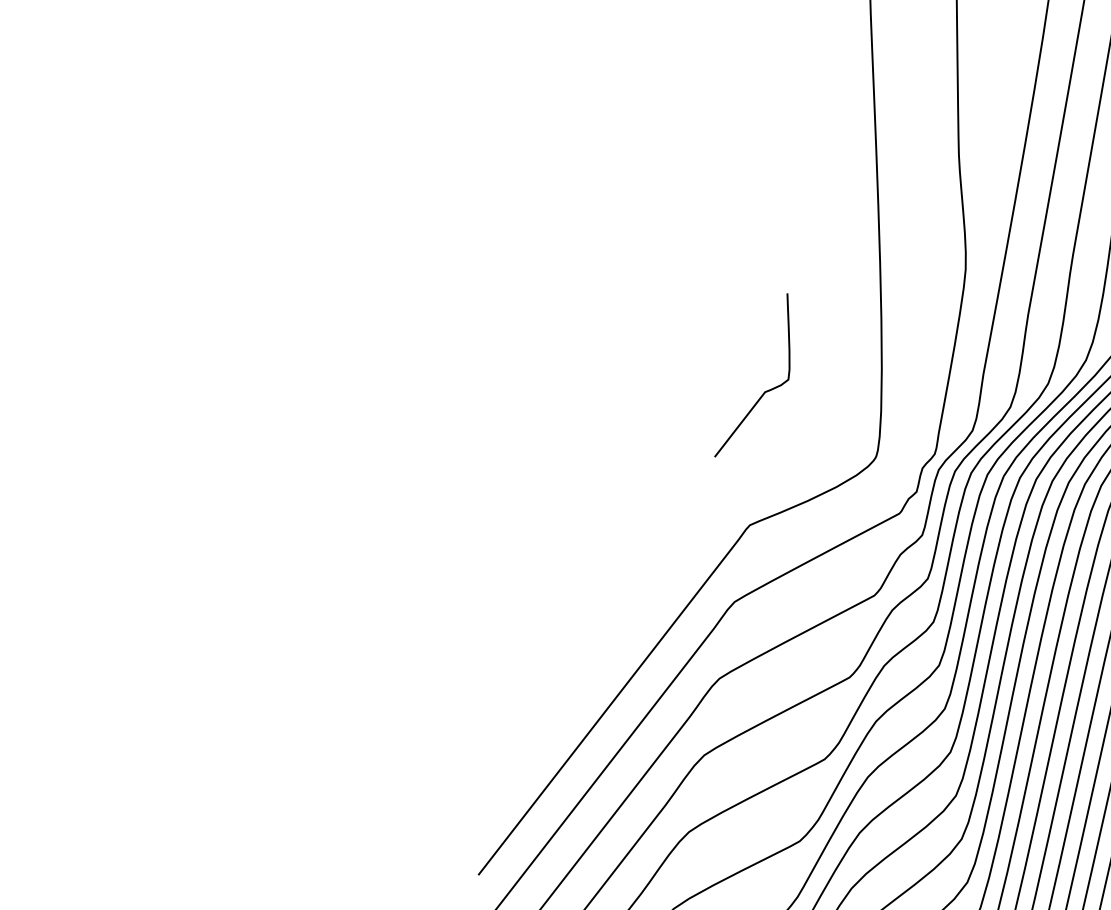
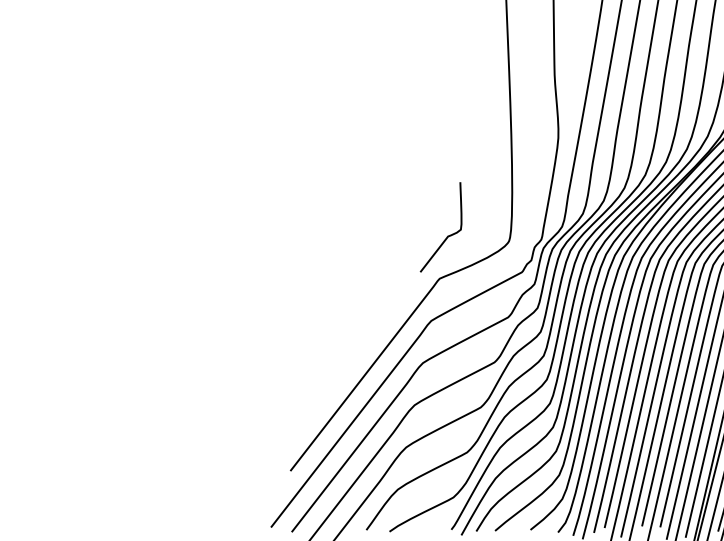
curve: (764, 390) -> (447, 235), moved

